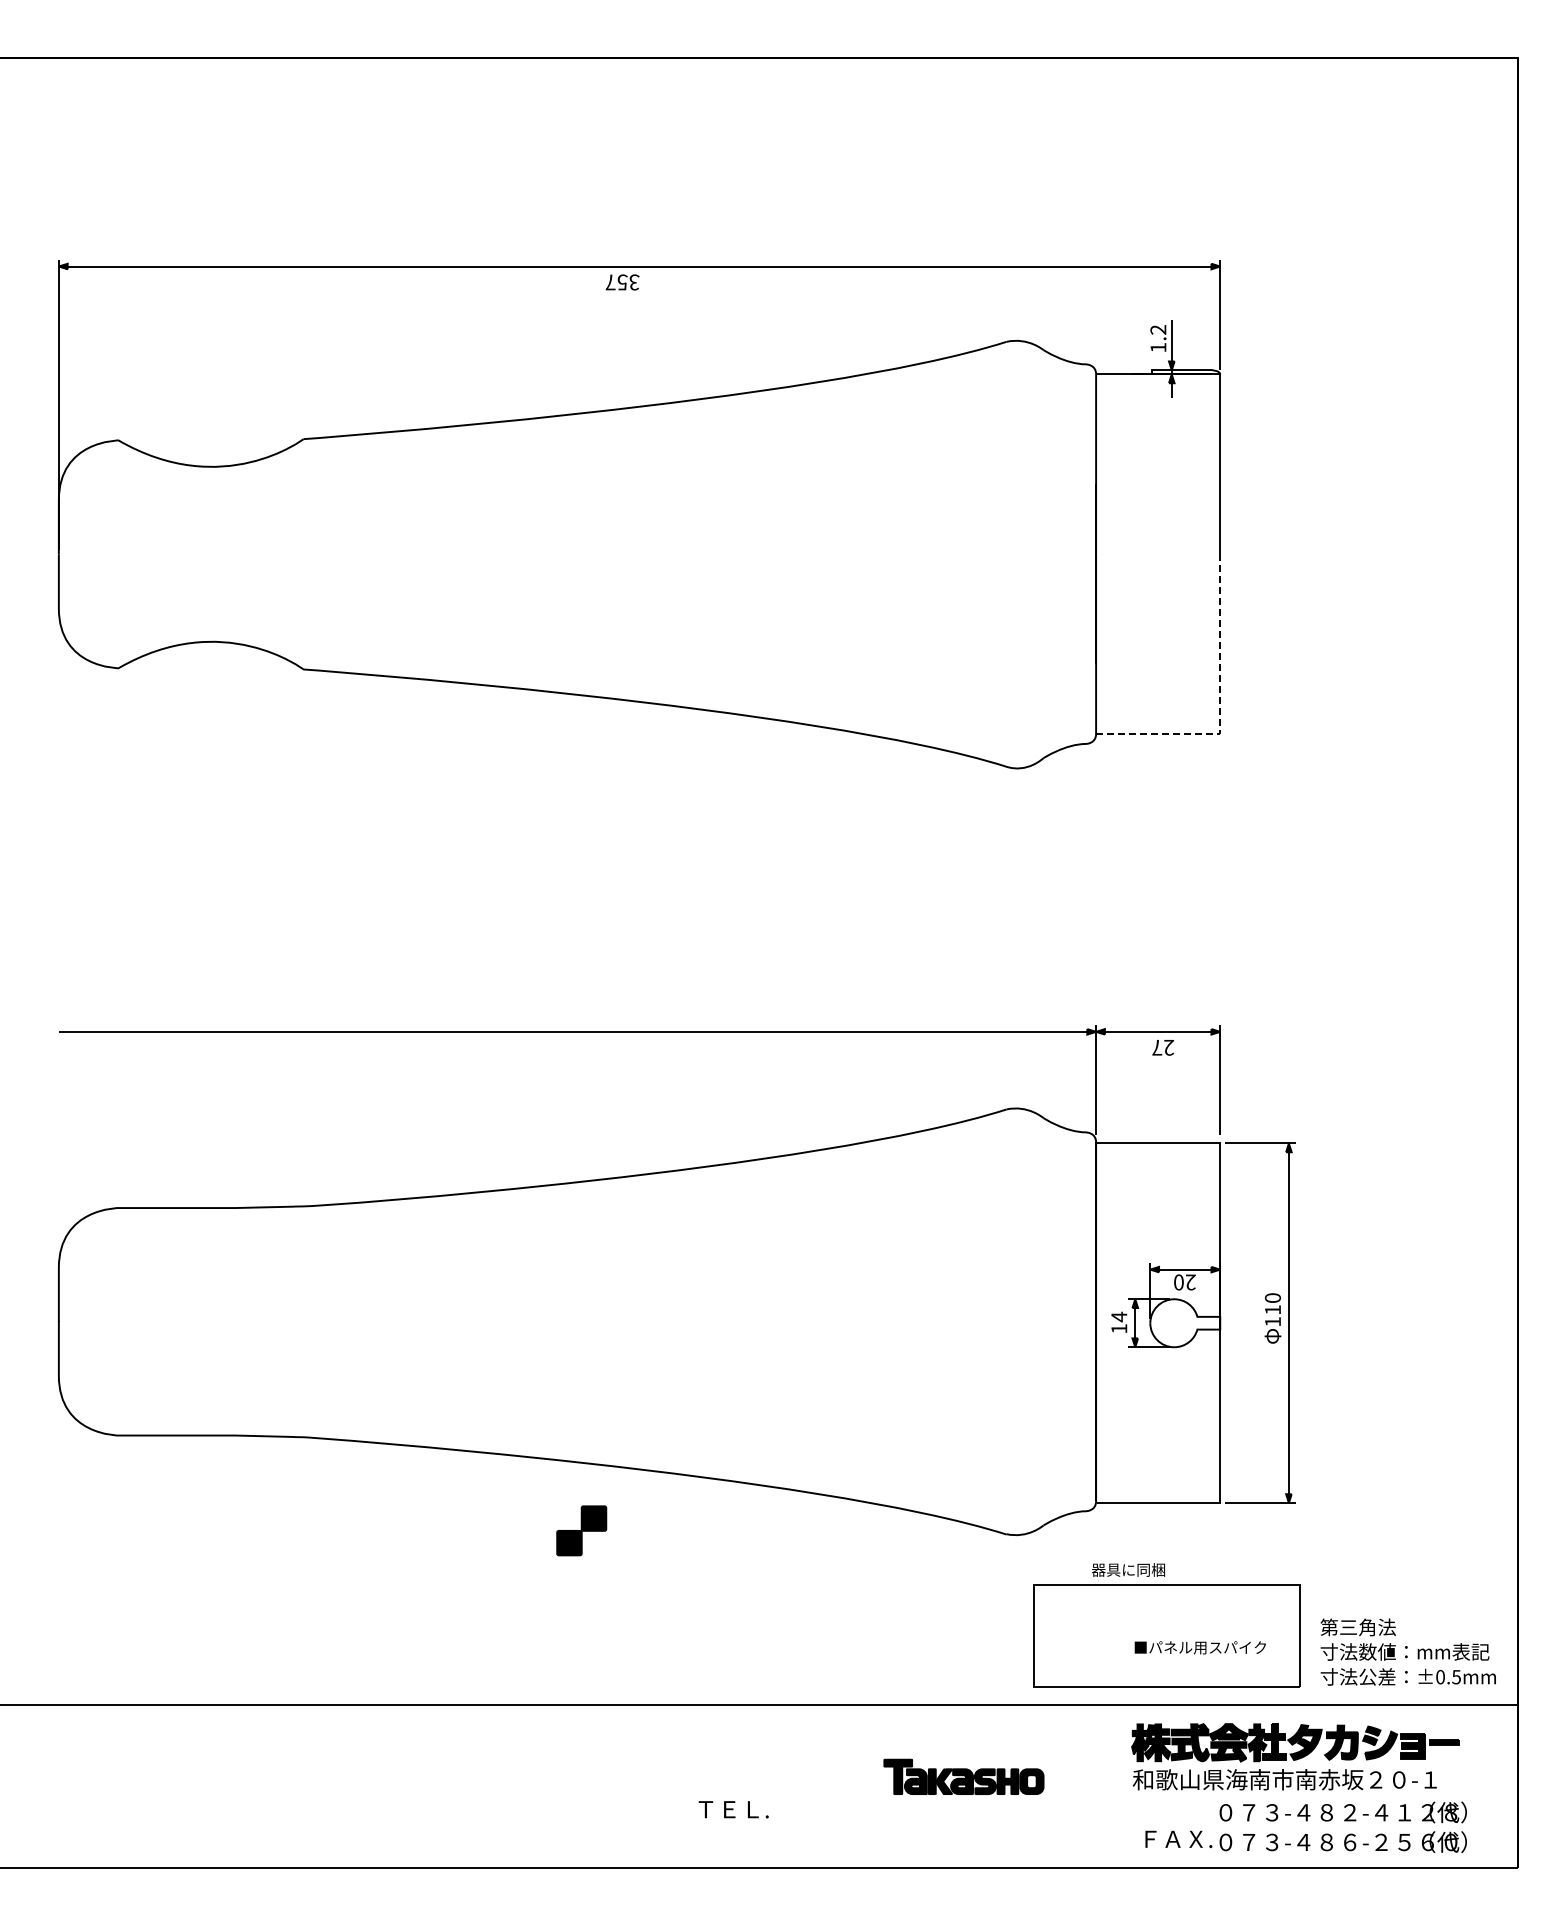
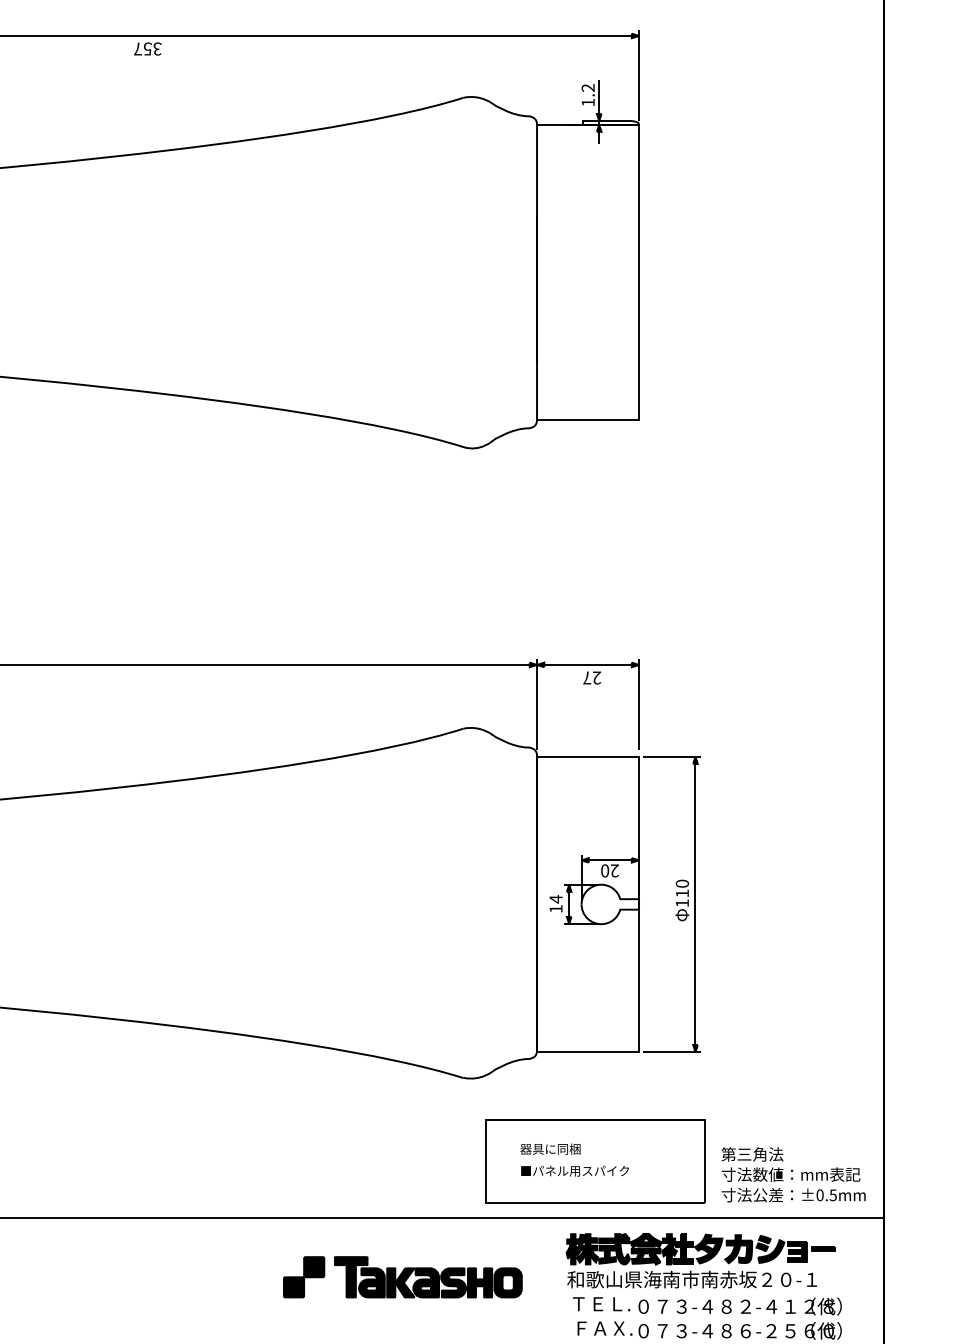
line: (1220, 706) -> (639, 397), dashed -> solid
part: (581, 1530) -> (303, 1276), moved
text: (1128, 1569) -> (550, 1148), moved
text: (1199, 1647) -> (574, 1170), moved
part: (963, 1776) -> (428, 1276), size x1.43
text: (733, 1809) -> (601, 1304), moved

